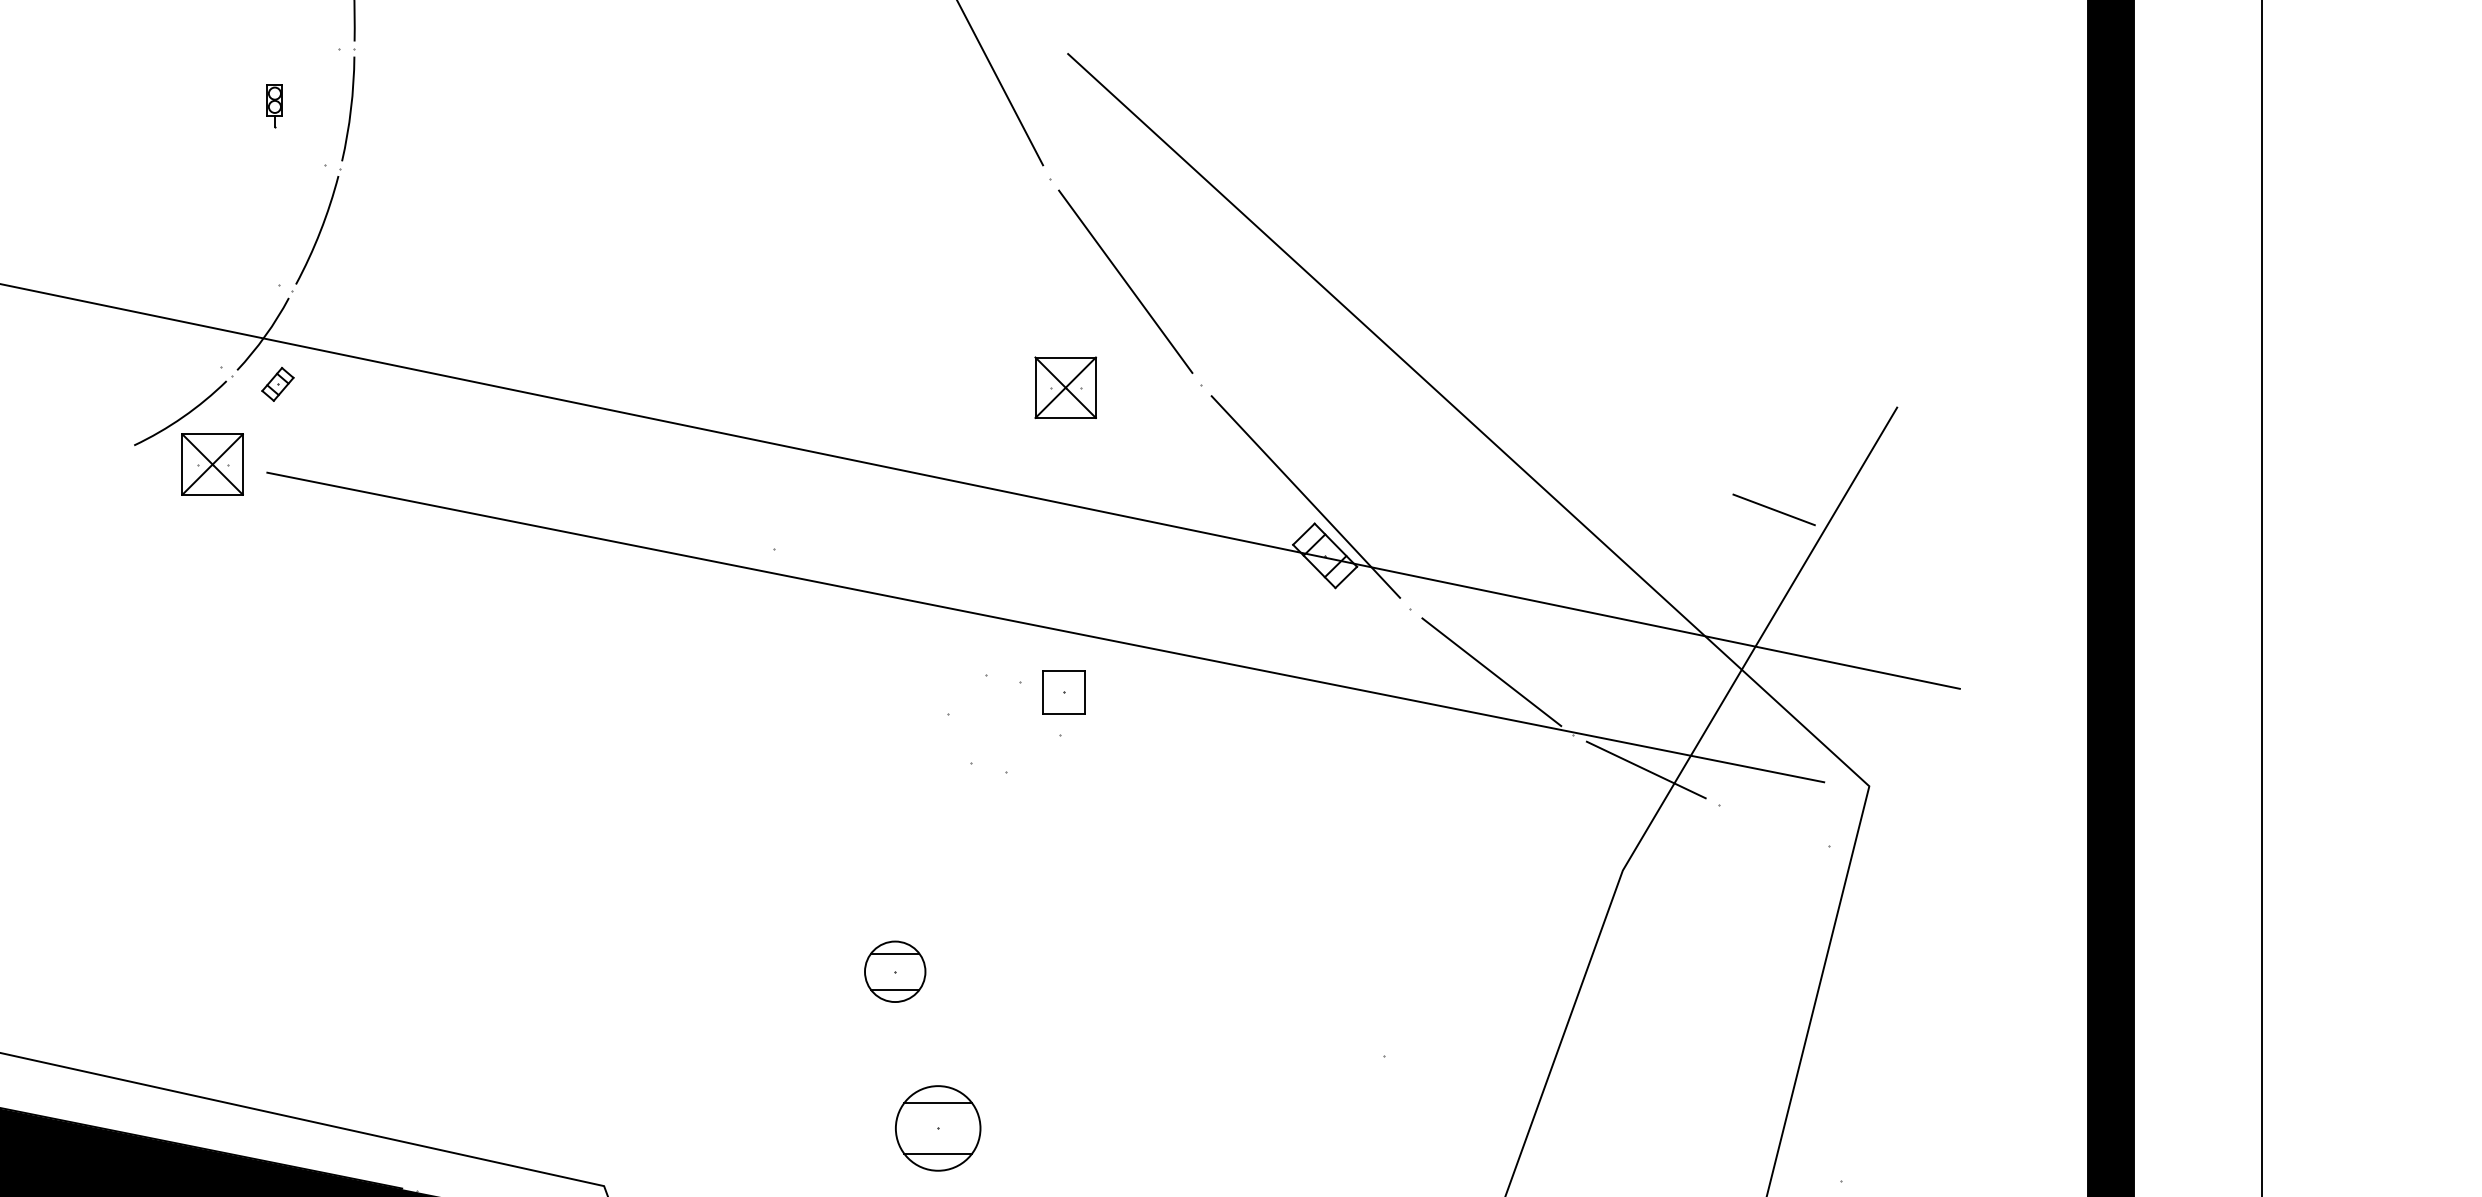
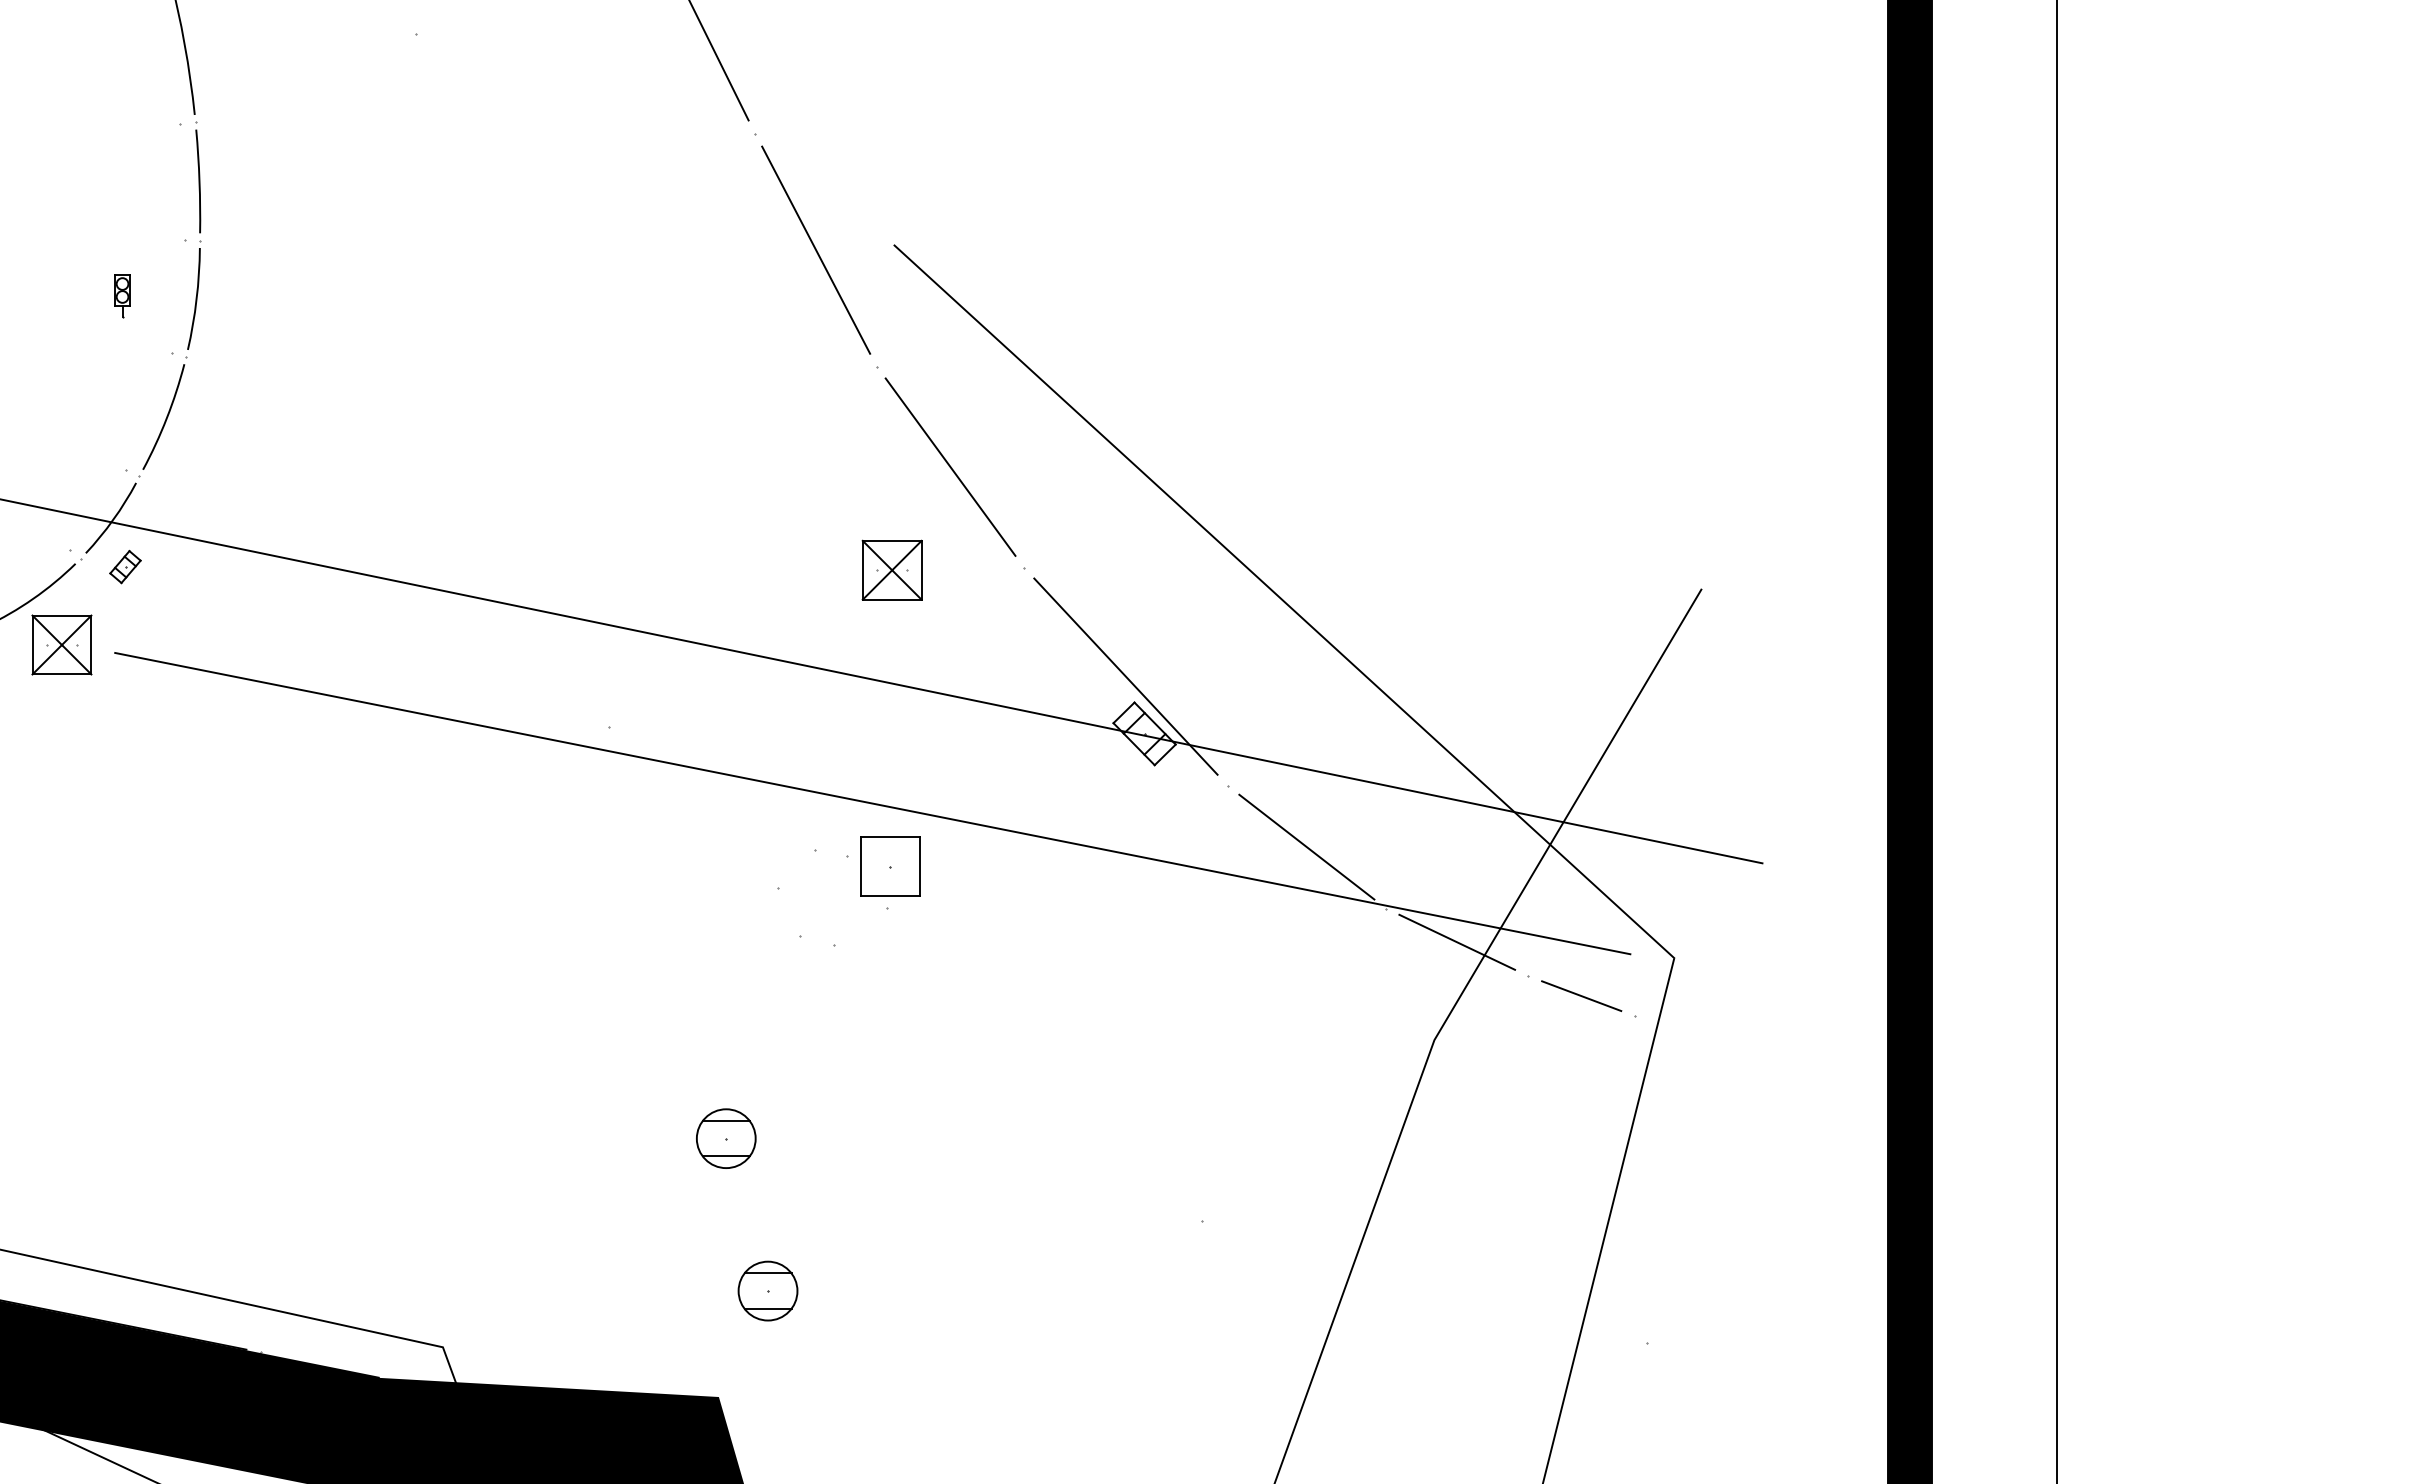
line: (1773, 509) -> (1581, 995), moved
part: (1063, 692) -> (890, 866), size x1.43
part: (937, 1127) -> (767, 1290), size x0.71

